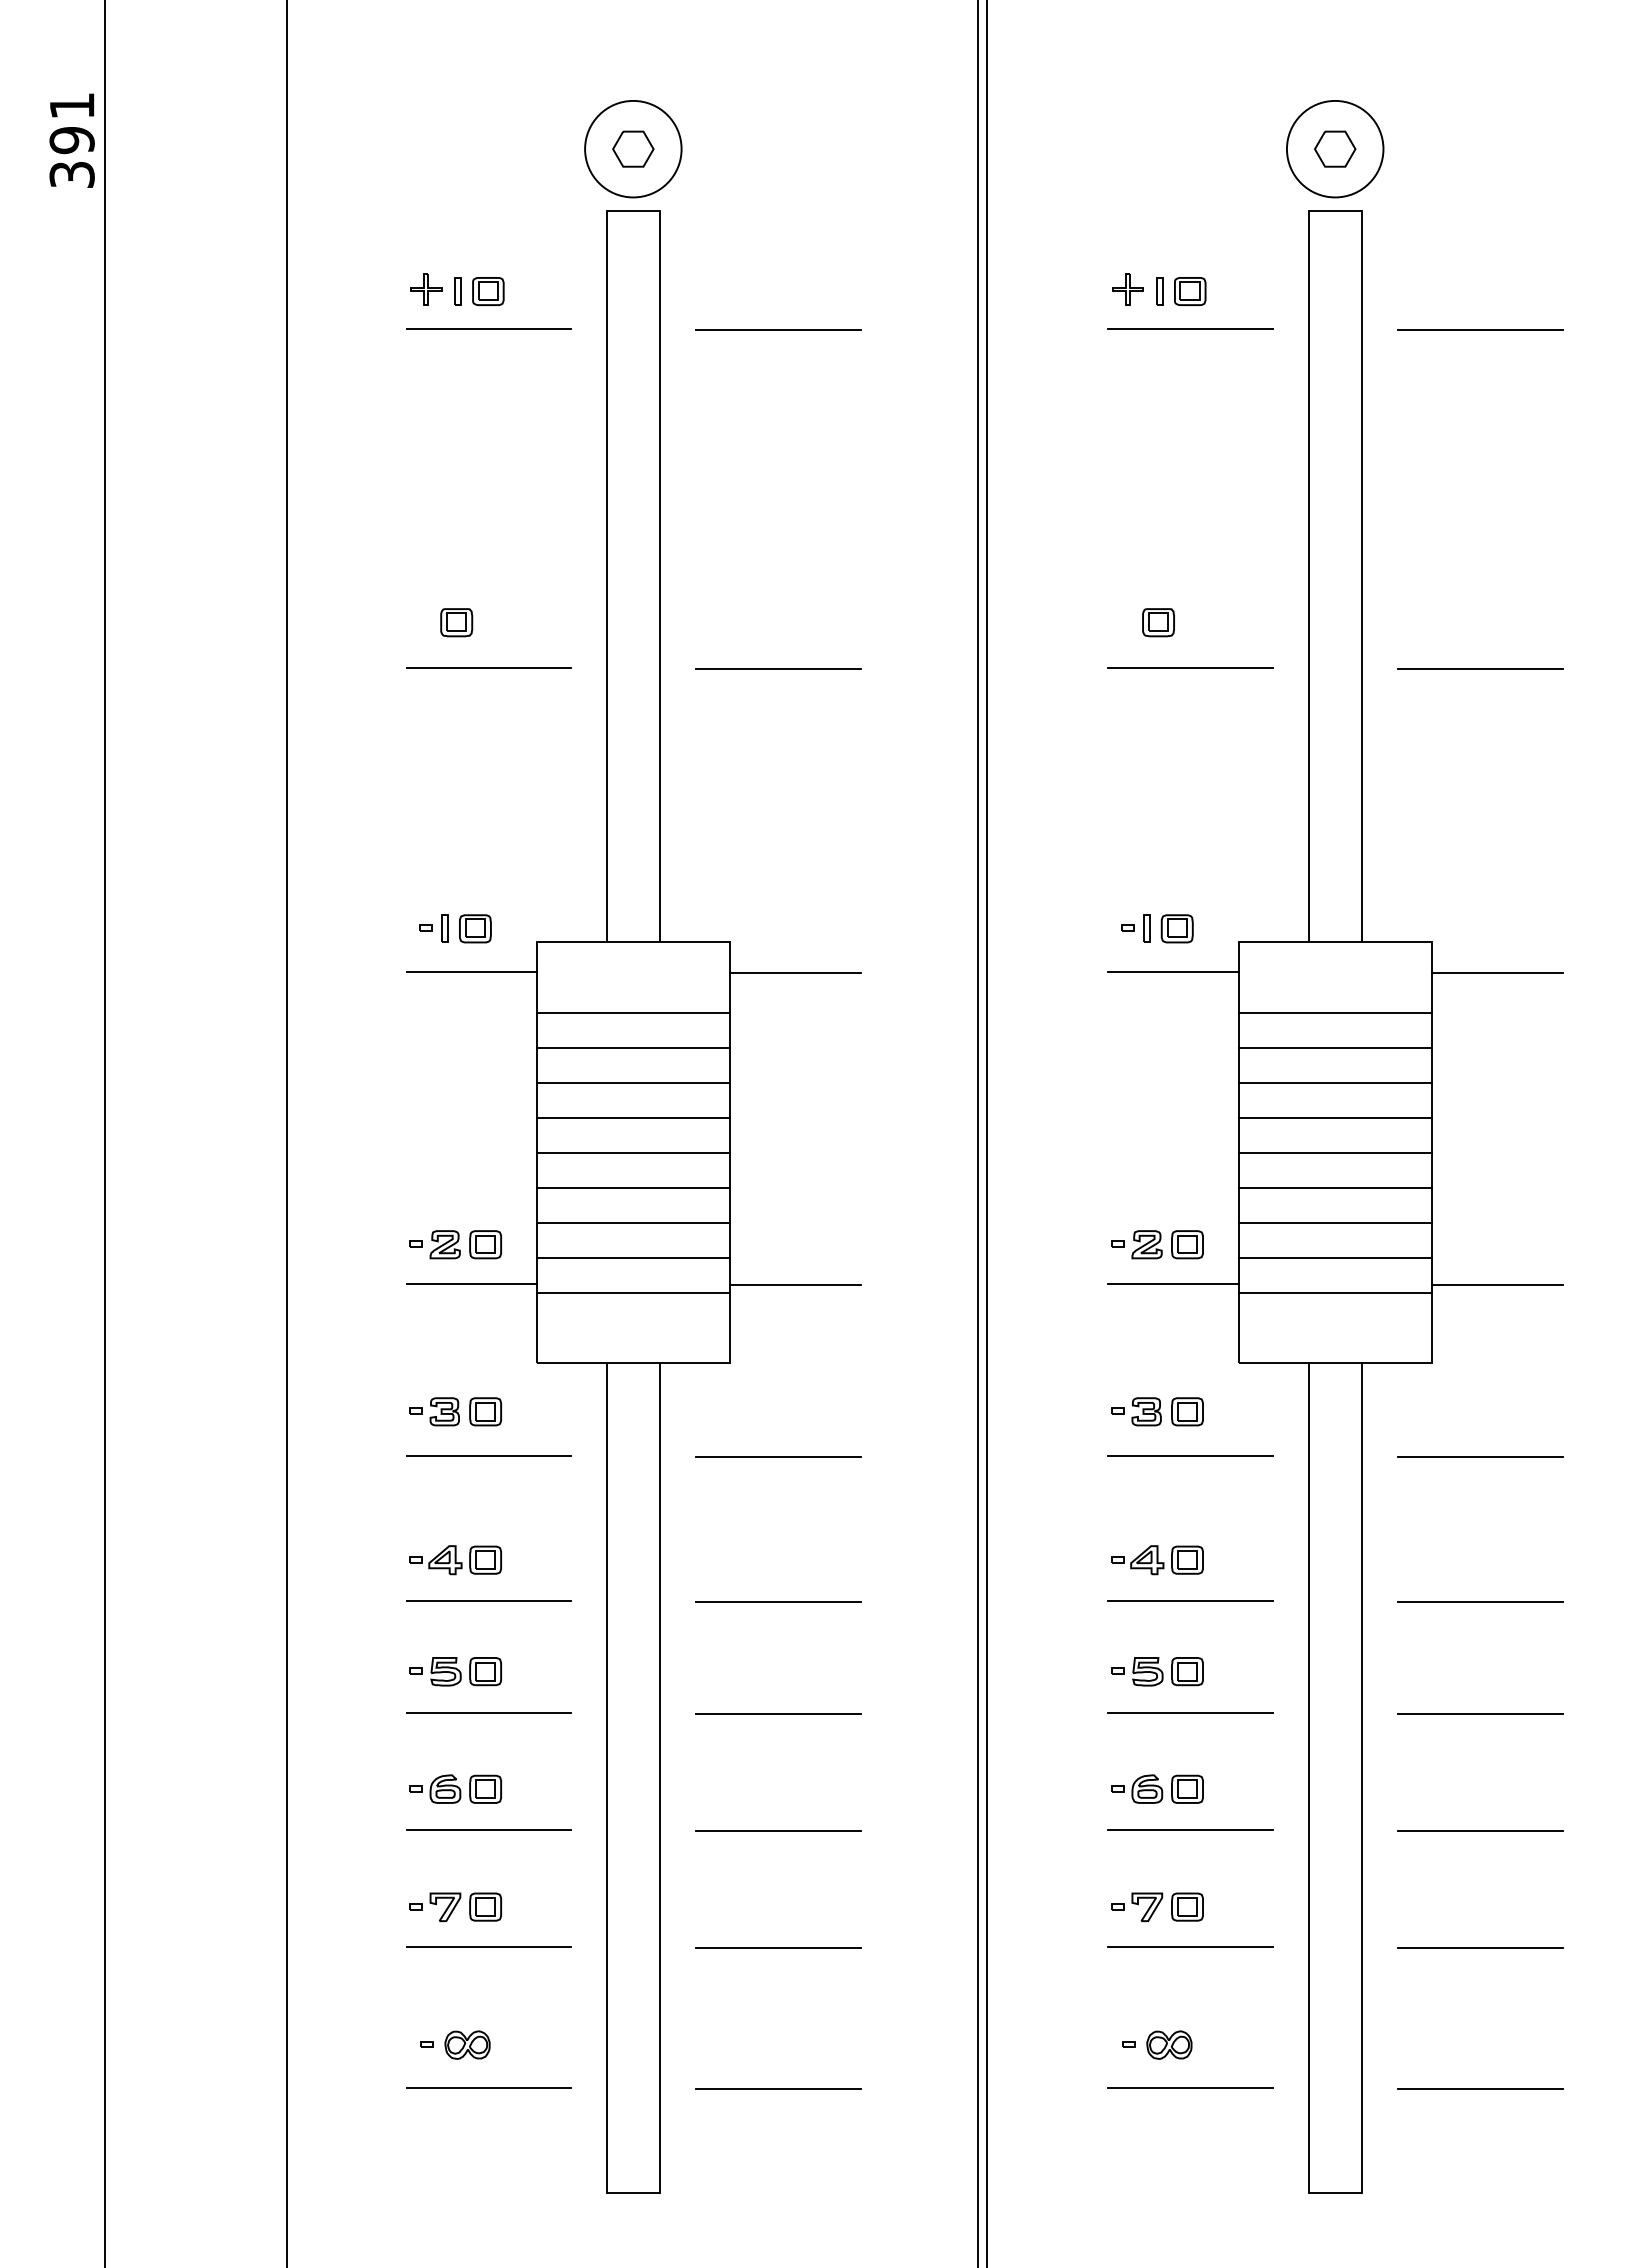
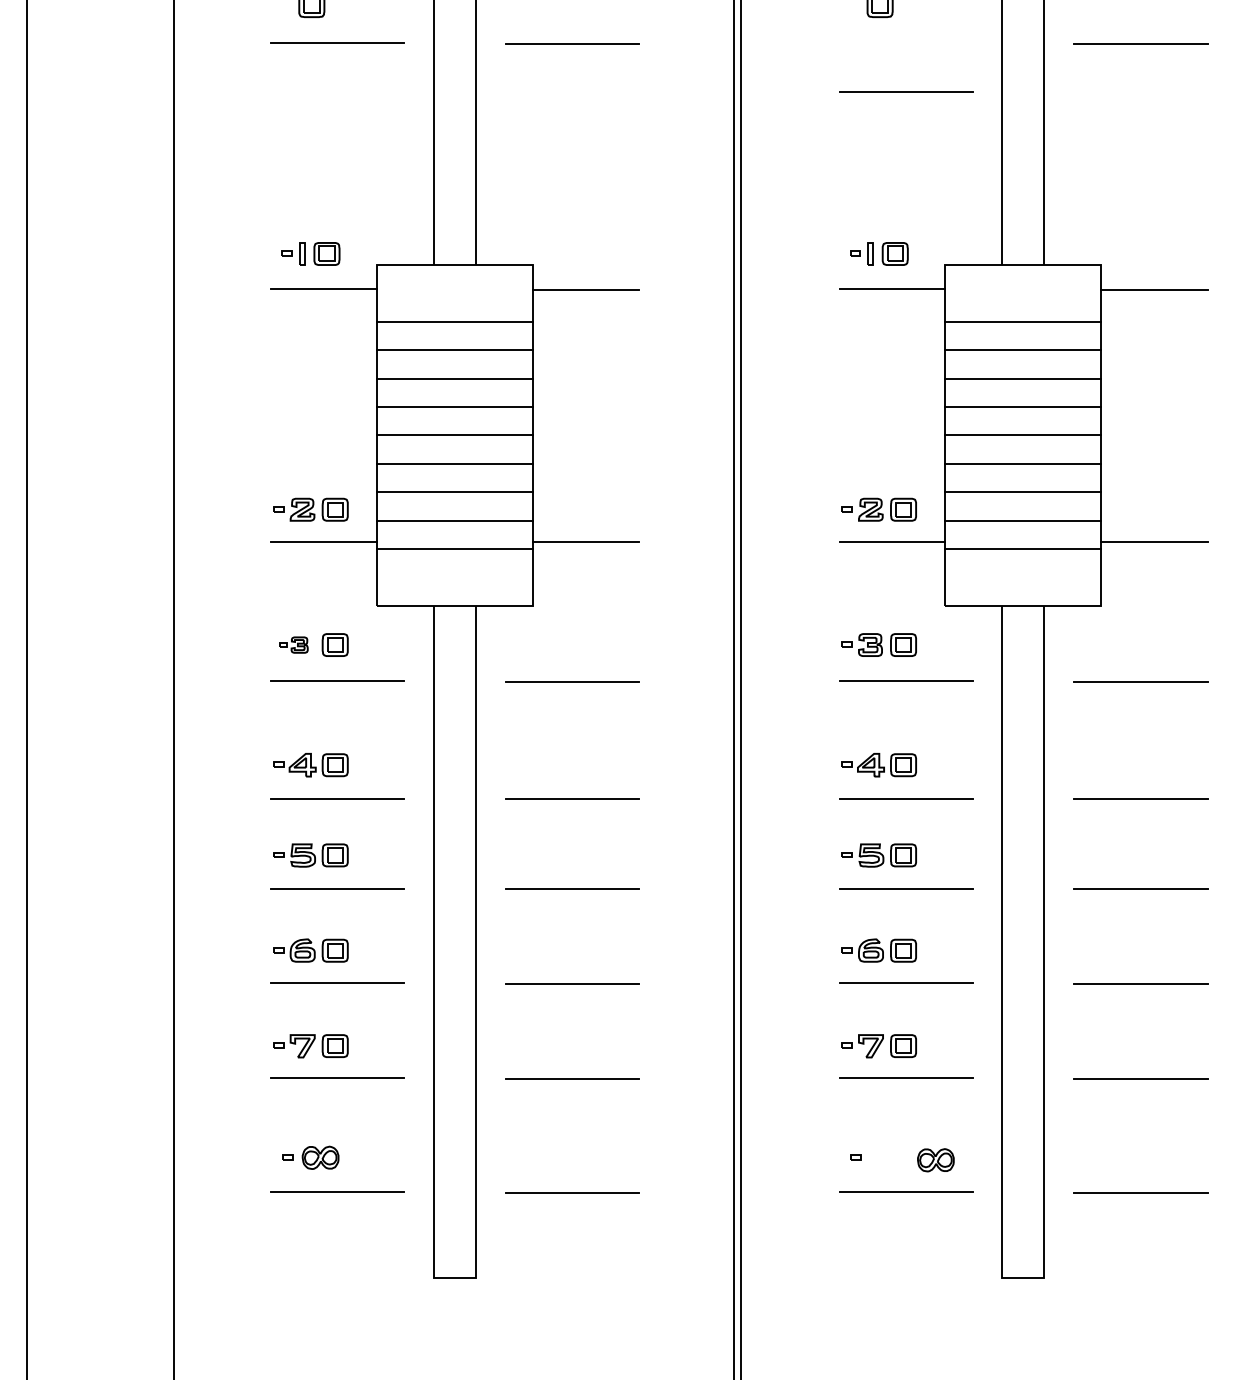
line: (1190, 667) -> (905, 91), moved
part: (434, 1411) -> (293, 644), size x0.7
part: (1169, 2044) -> (935, 1159), moved

